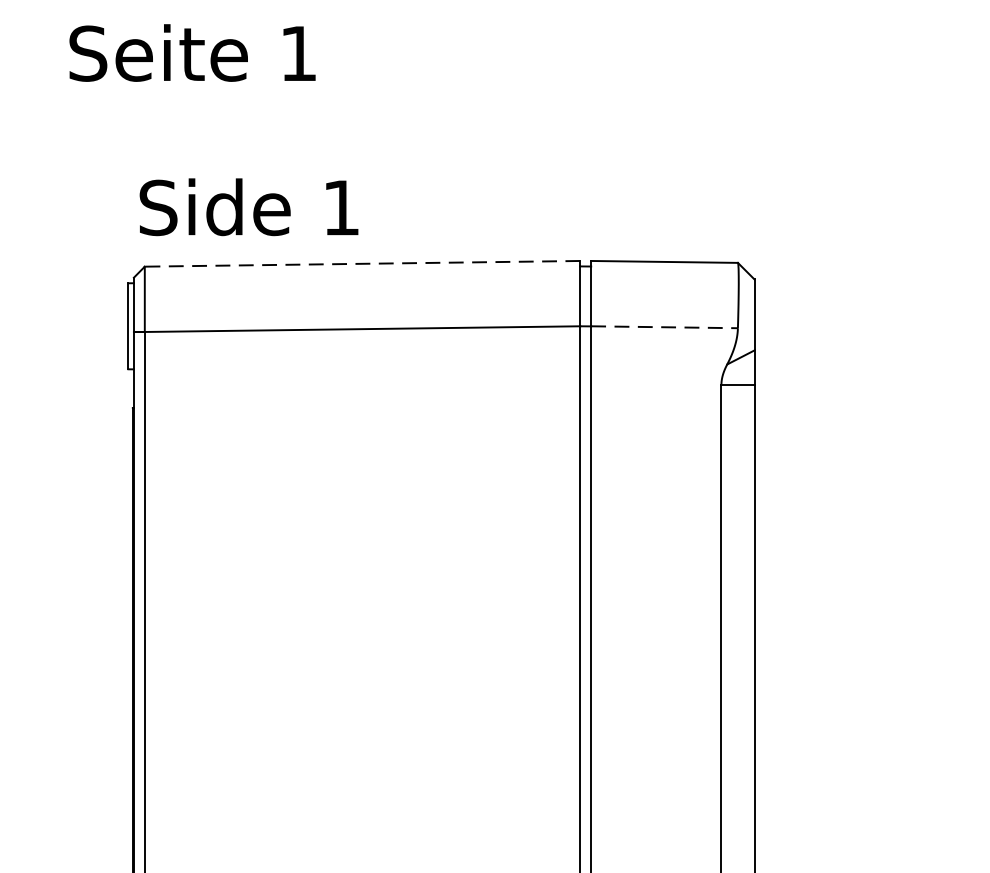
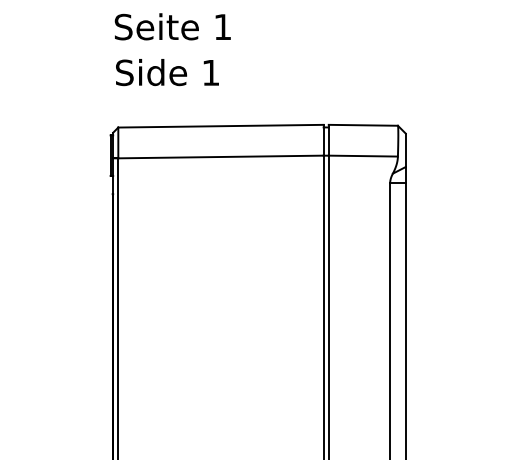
text: (191, 52) -> (172, 26), moved
text: (249, 207) -> (167, 72), moved
line: (361, 264) -> (220, 126), dashed -> solid
line: (664, 328) -> (363, 156), dashed -> solid

